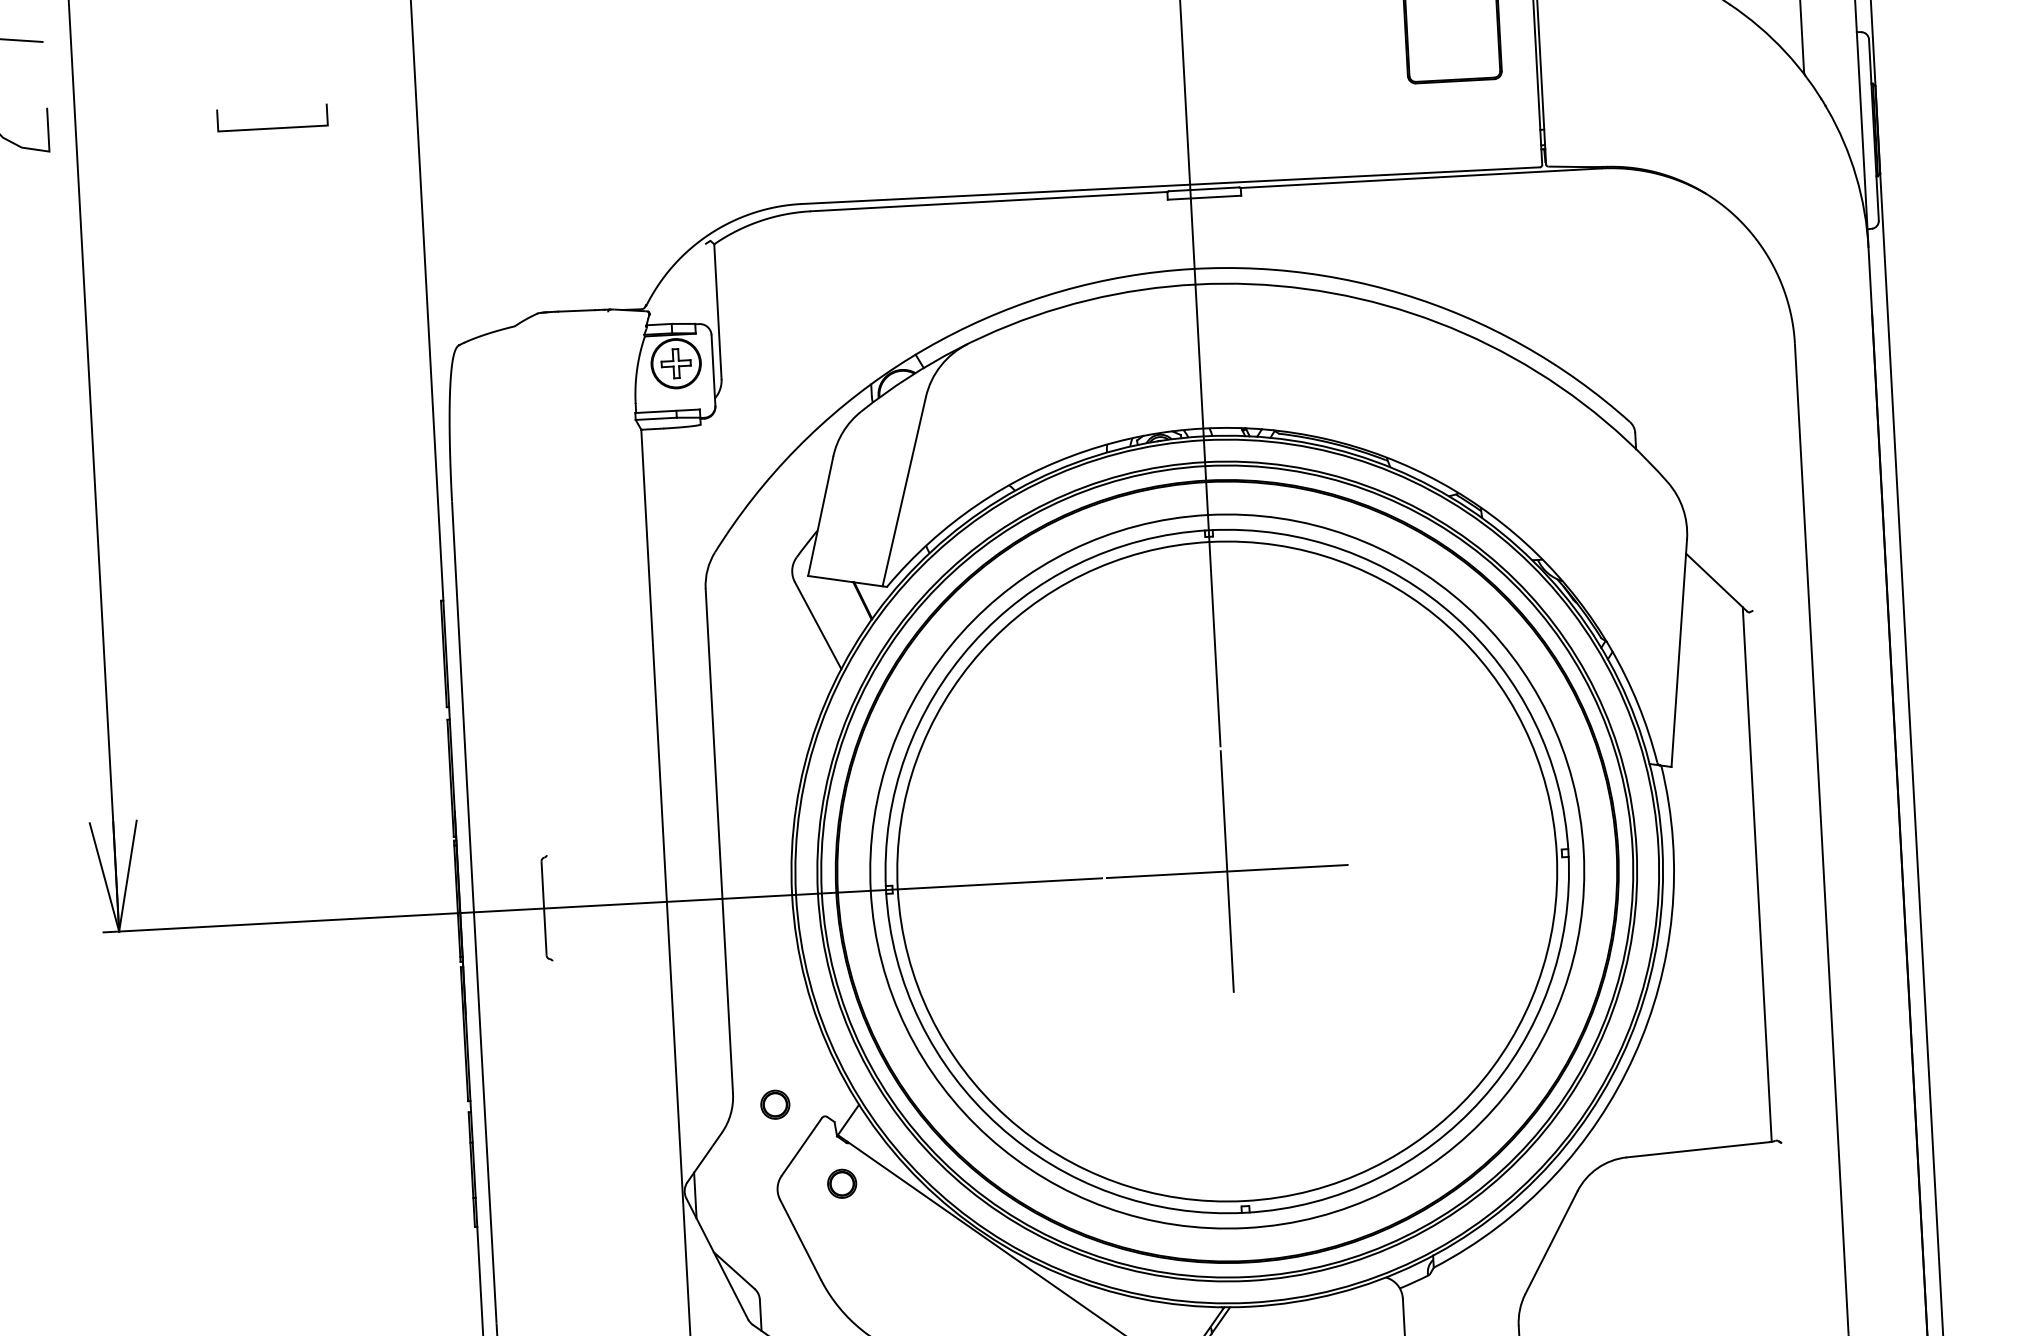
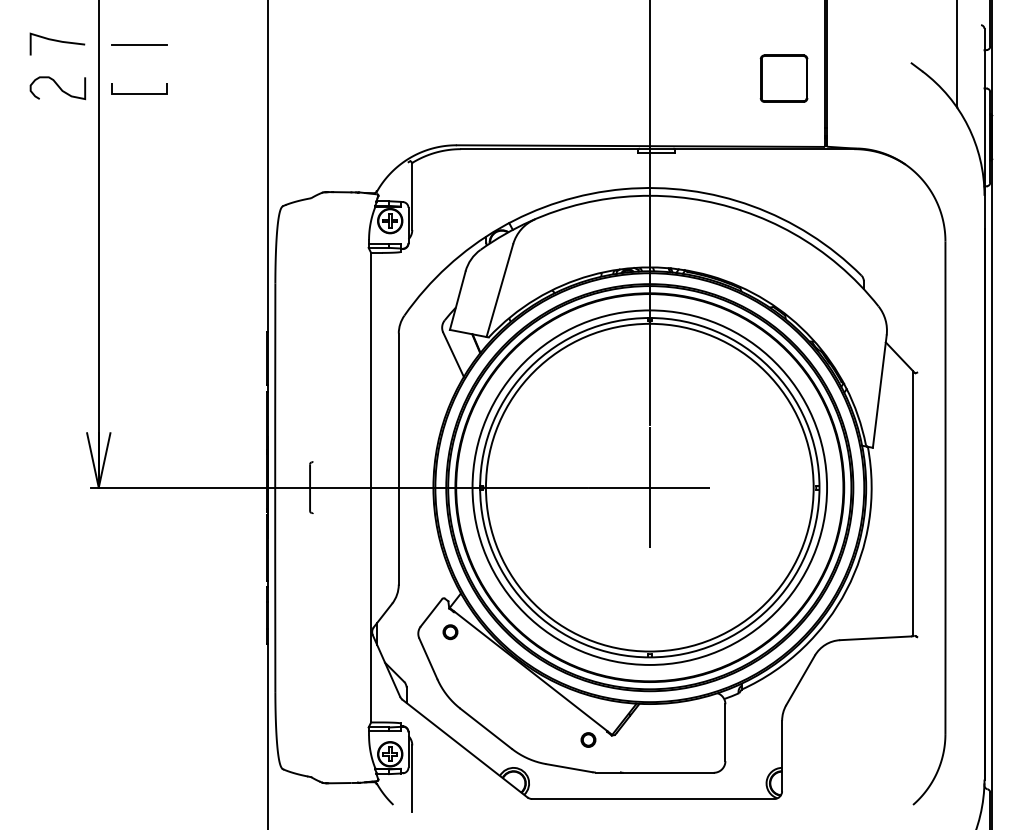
line: (152, 35) -> (139, 44), added
line: (272, 128) -> (139, 93), moved
circle: (775, 1105) -> (419, 591), removed

